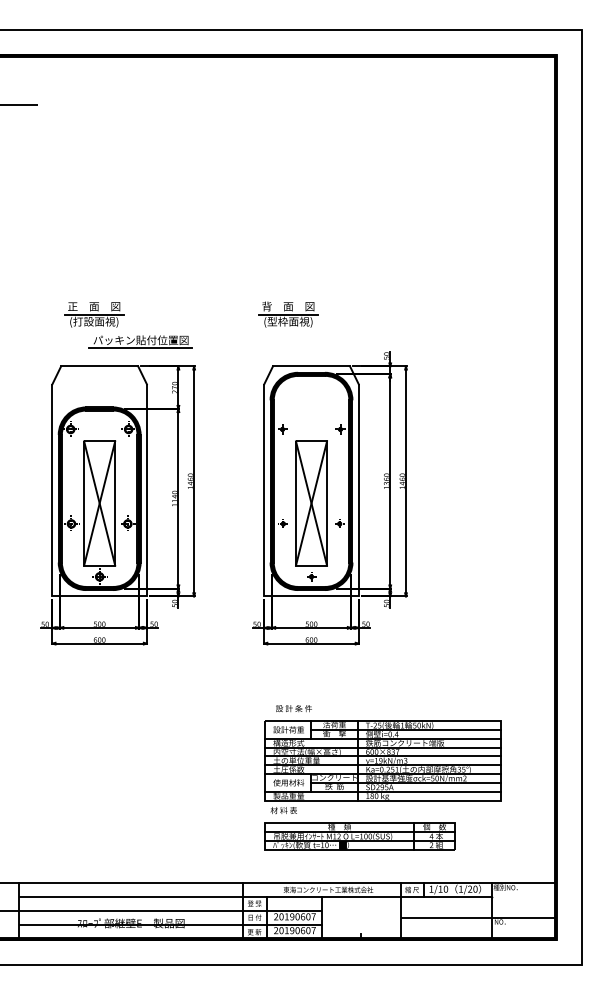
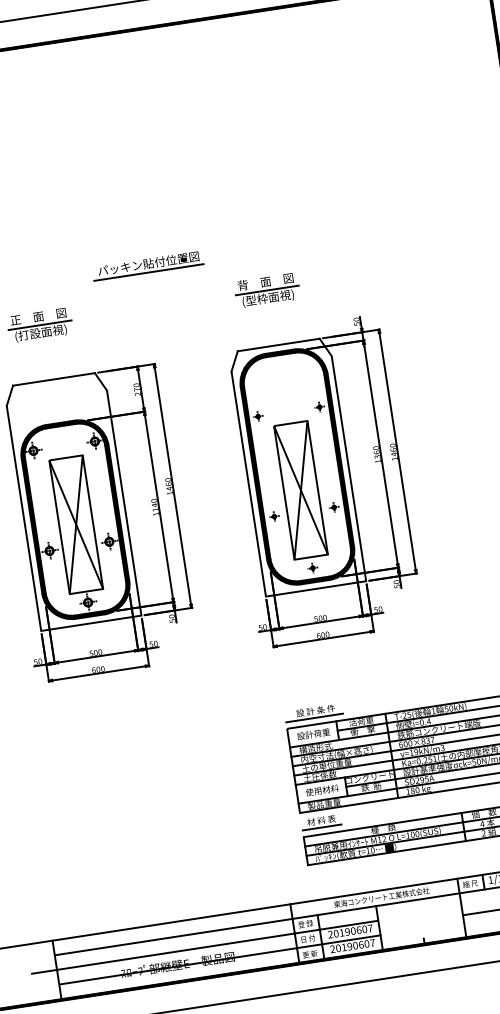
part: (288, 314) -> (267, 290), moved
part: (140, 341) -> (148, 265), moved
line: (291, 715) -> (314, 718), added
line: (283, 816) -> (322, 826), added

